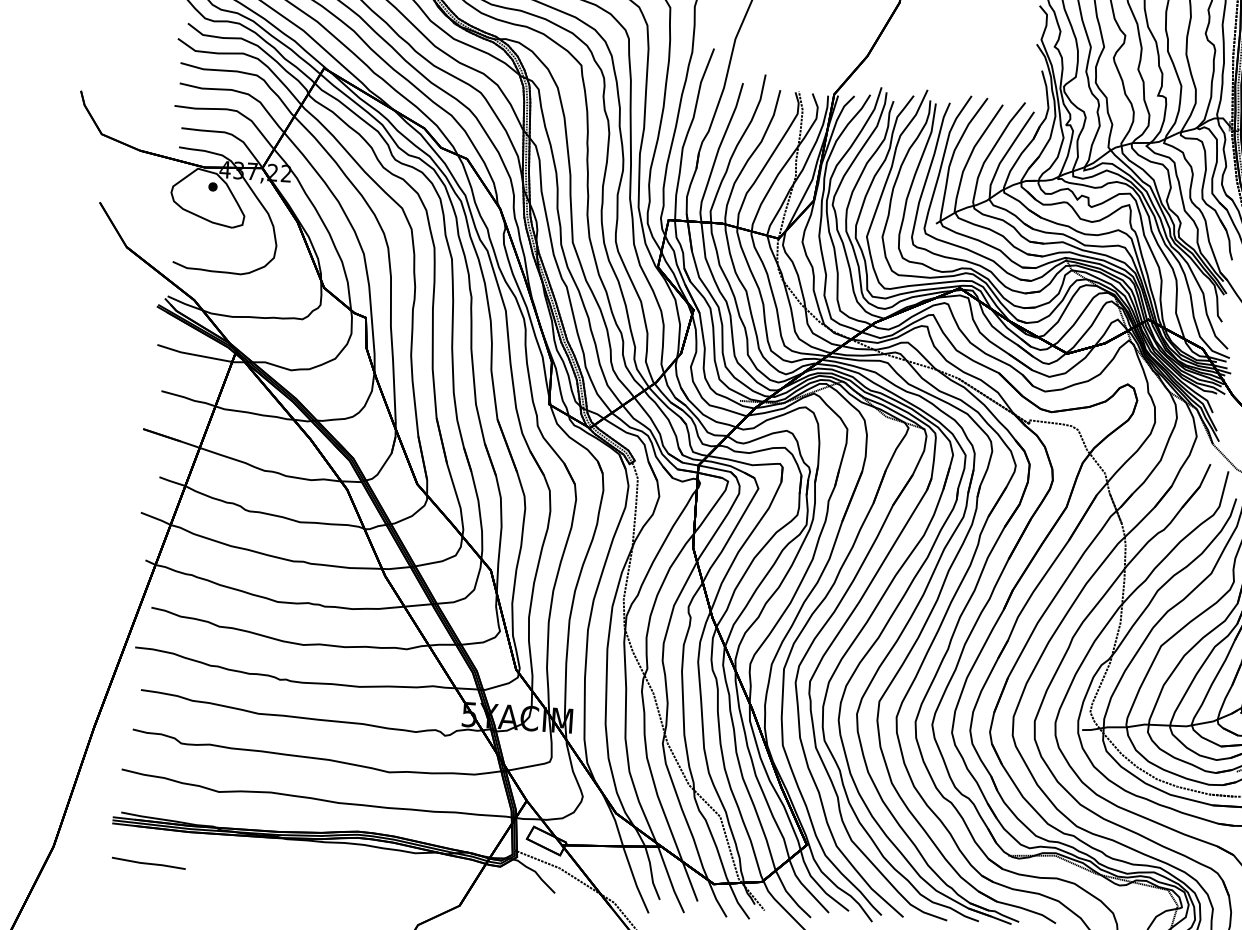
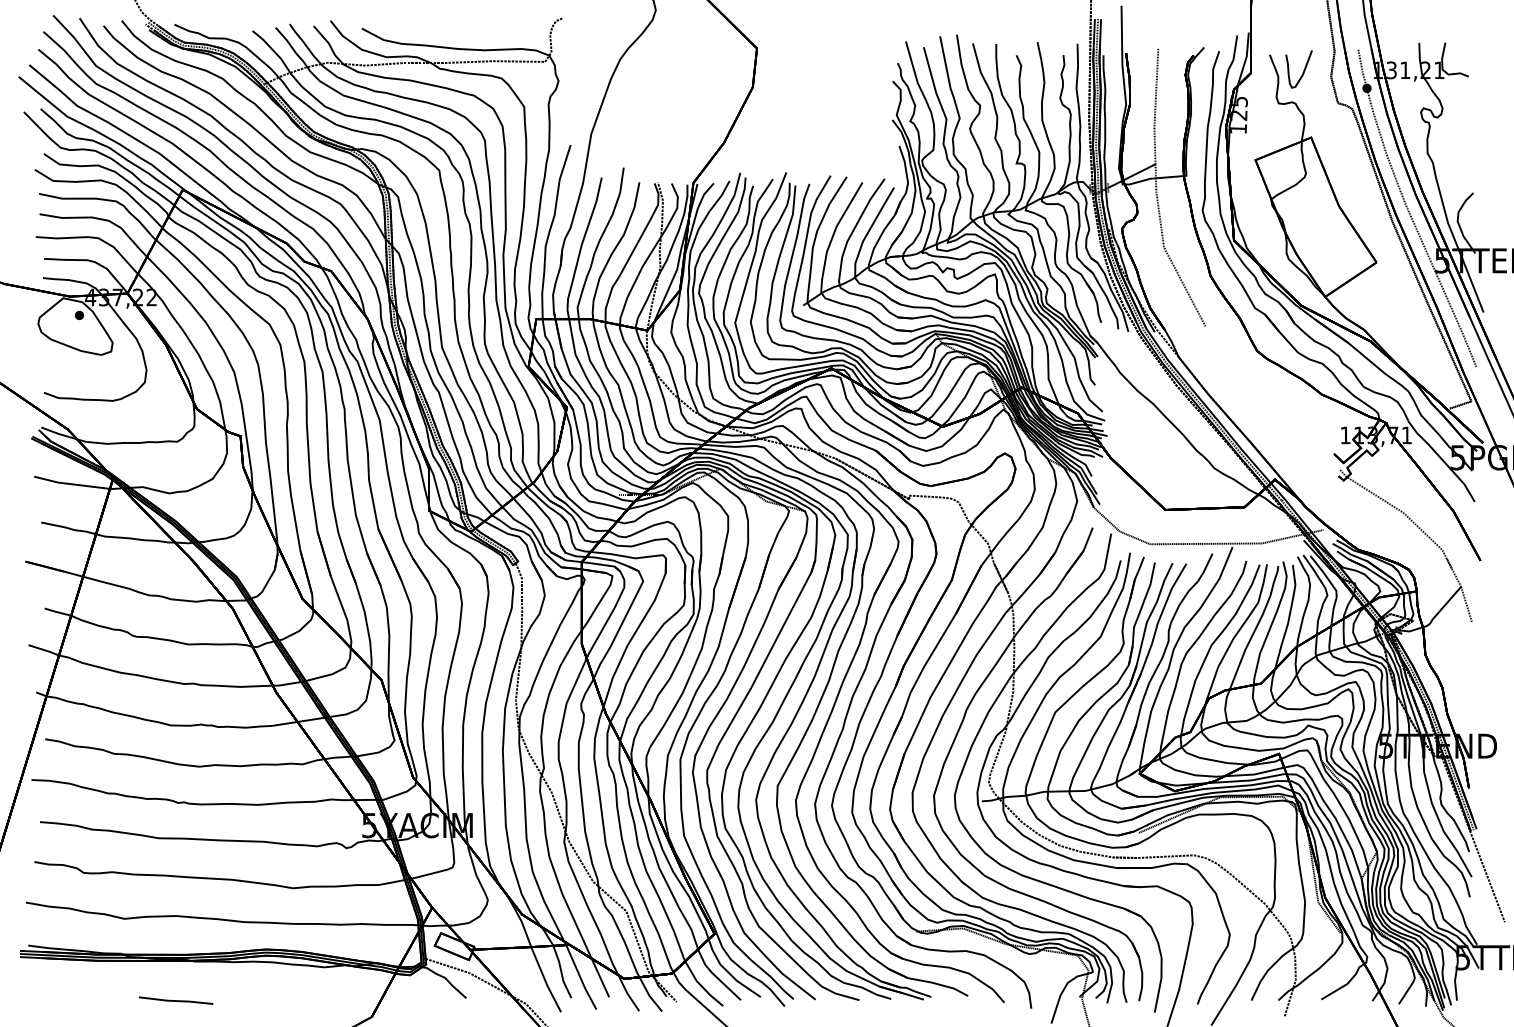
line: (148, 863) -> (175, 1000), moved

